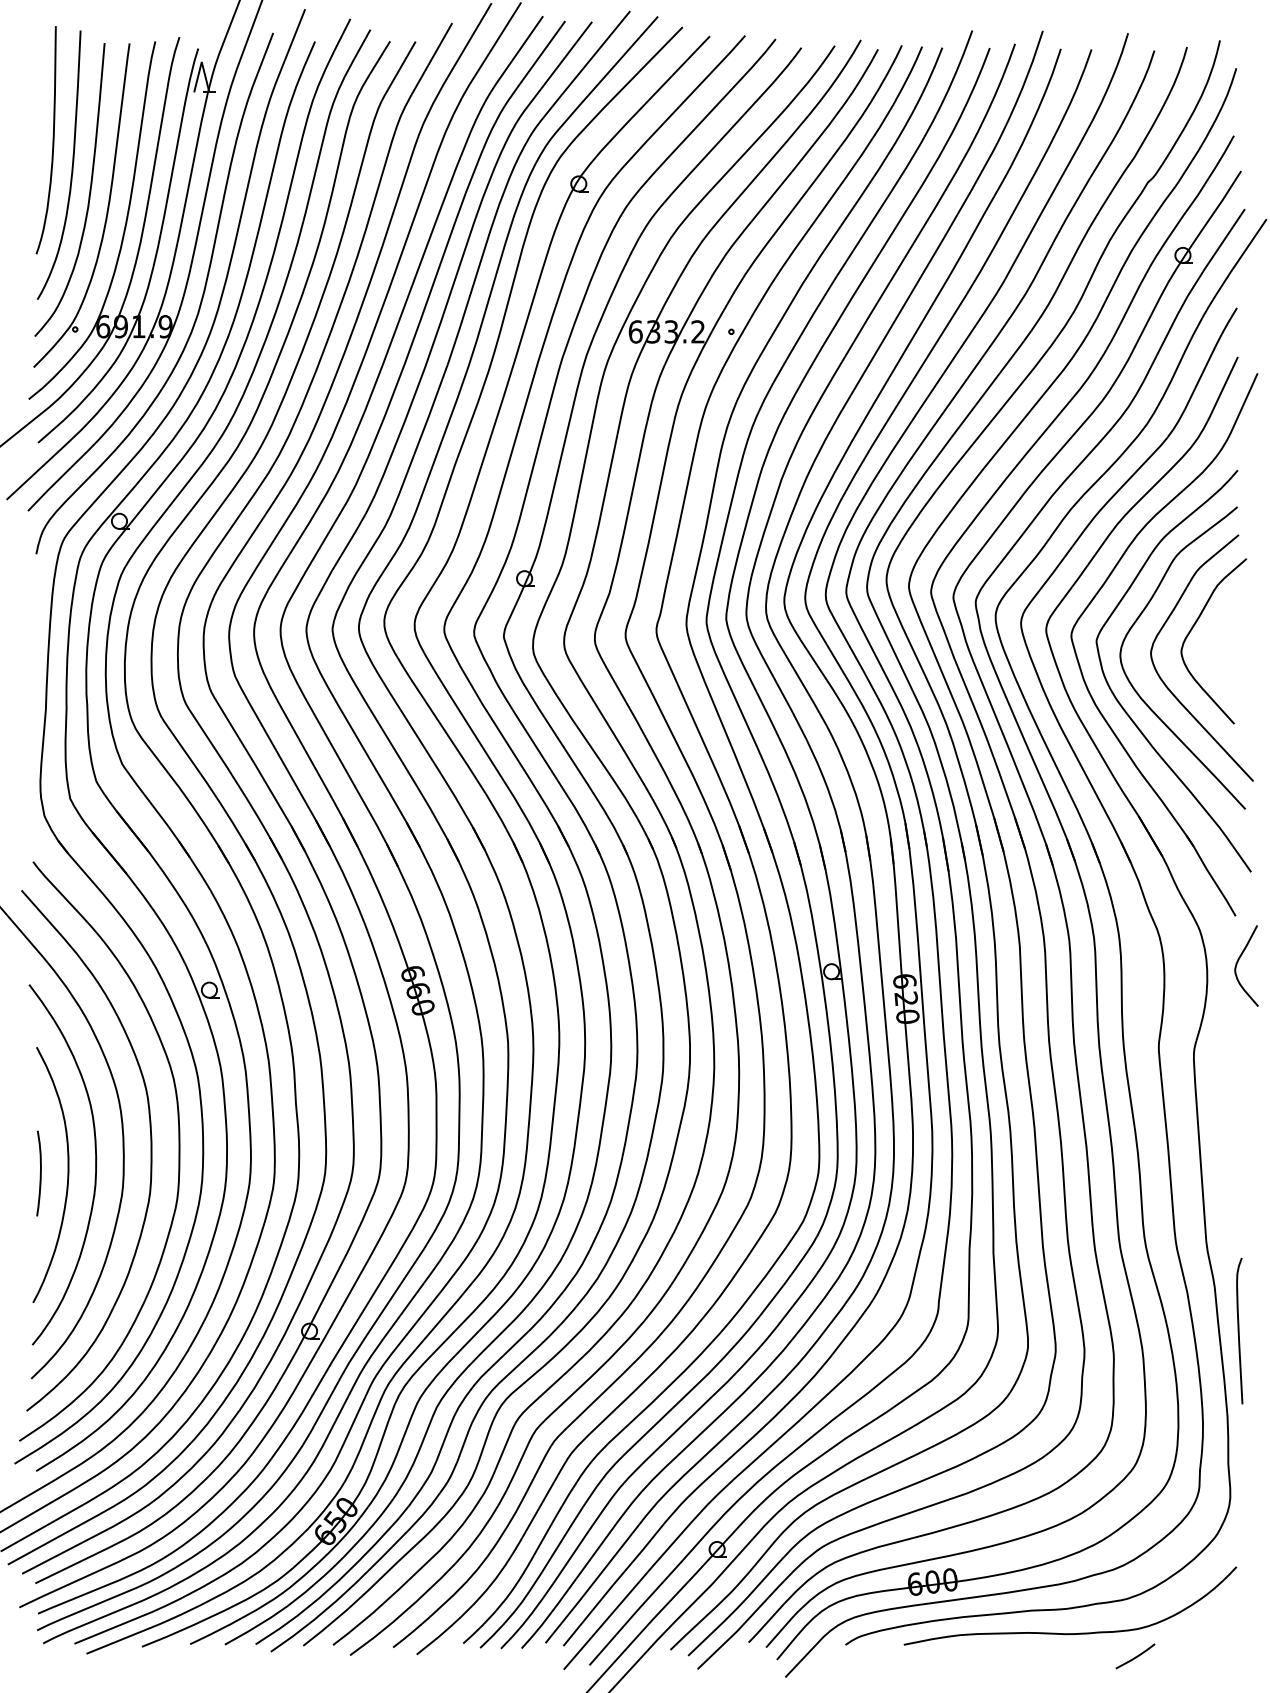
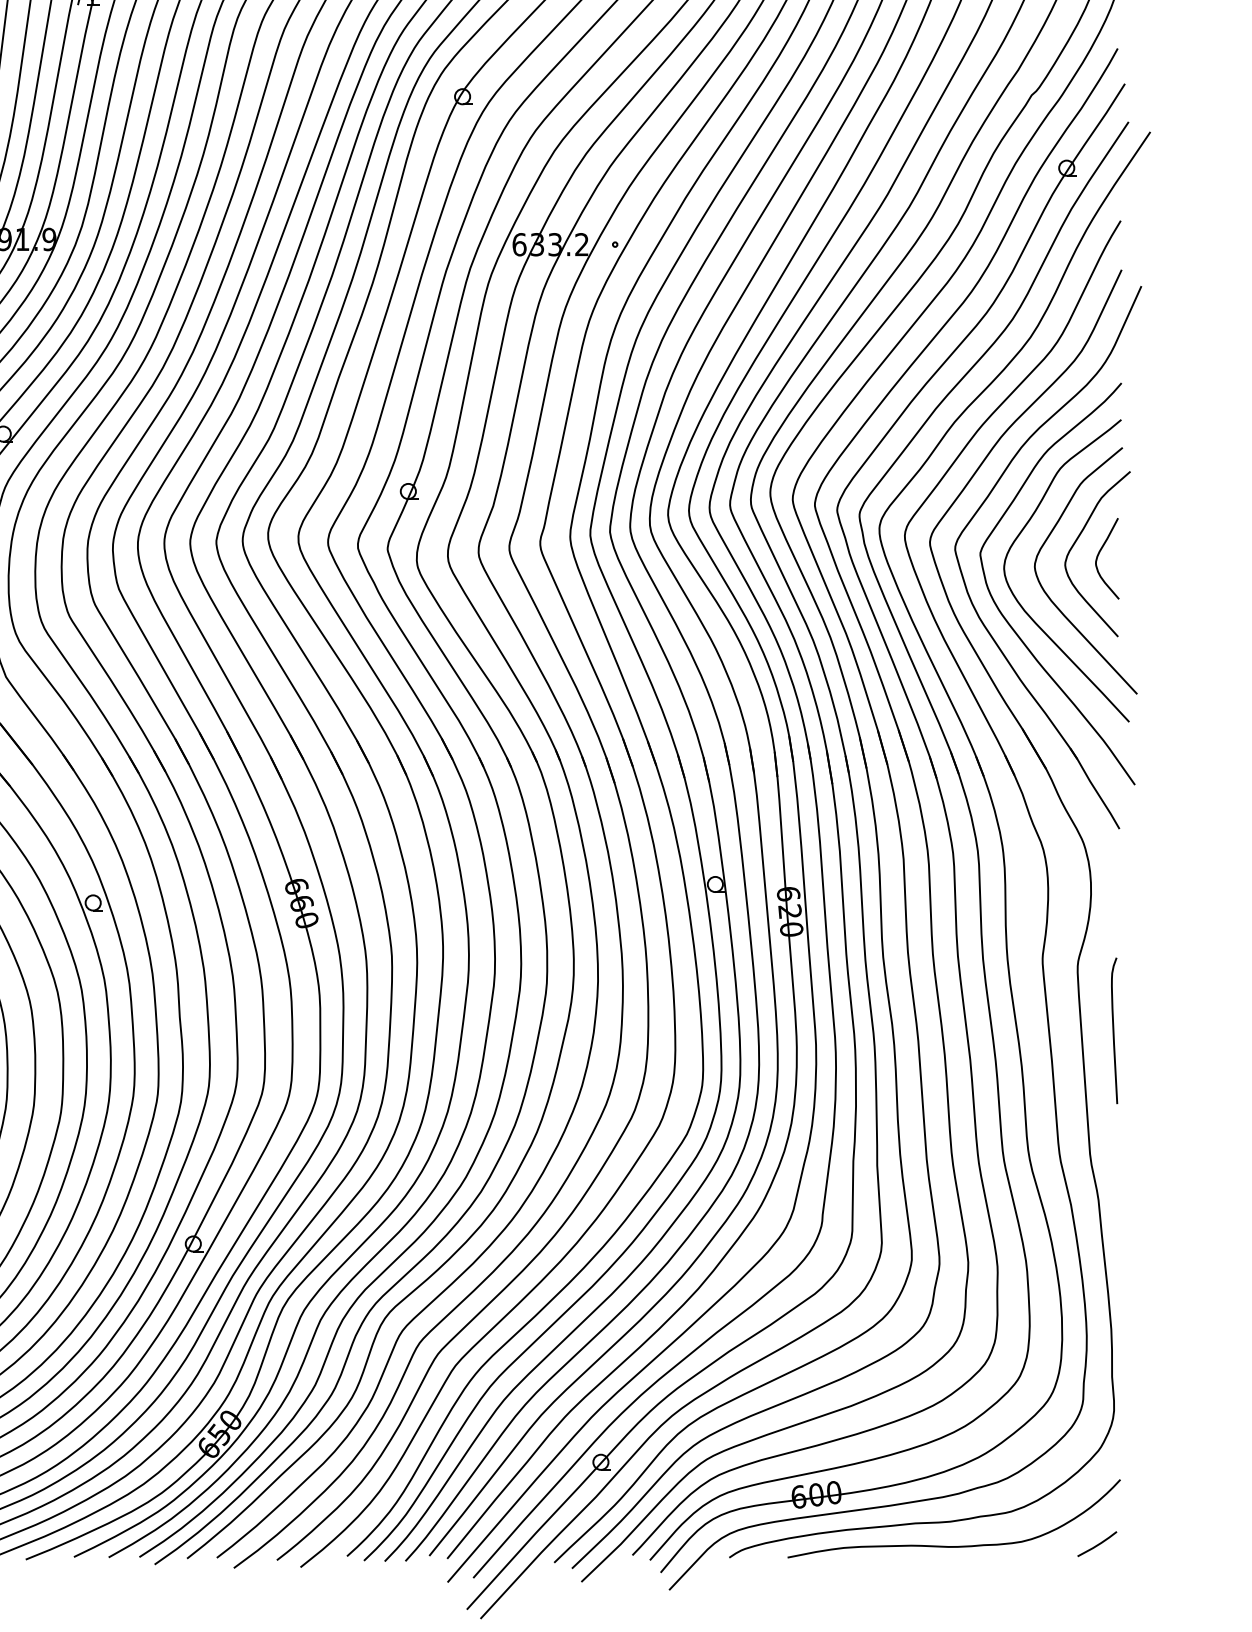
curve: (1238, 962) -> (1099, 555), moved
curve: (1239, 1330) -> (1114, 1030), moved
line: (1135, 1656) -> (1097, 1544), moved

